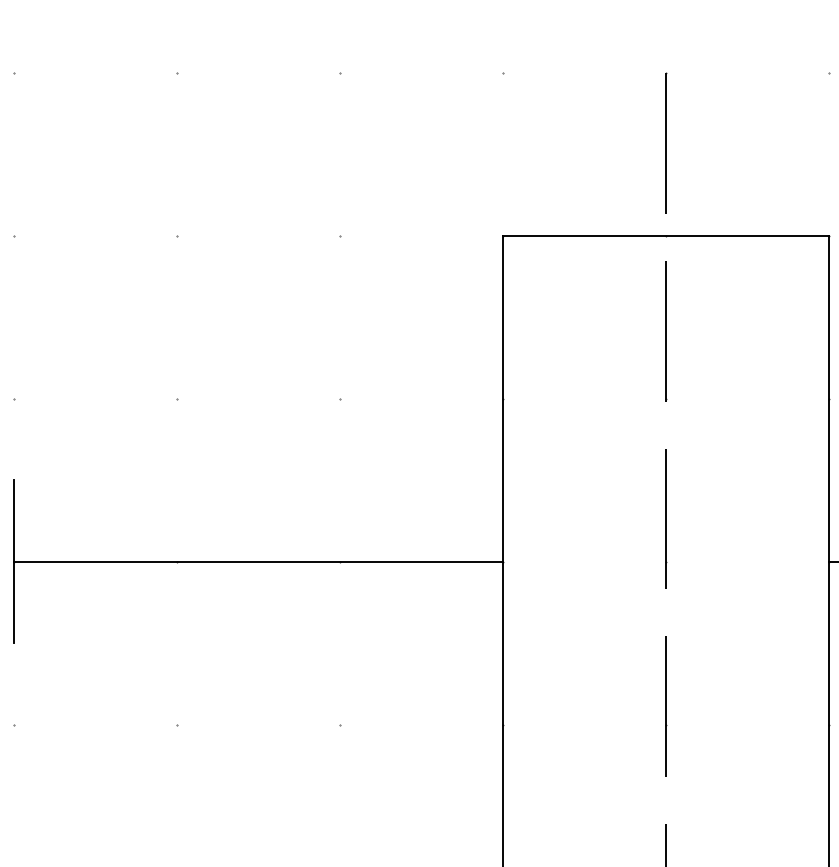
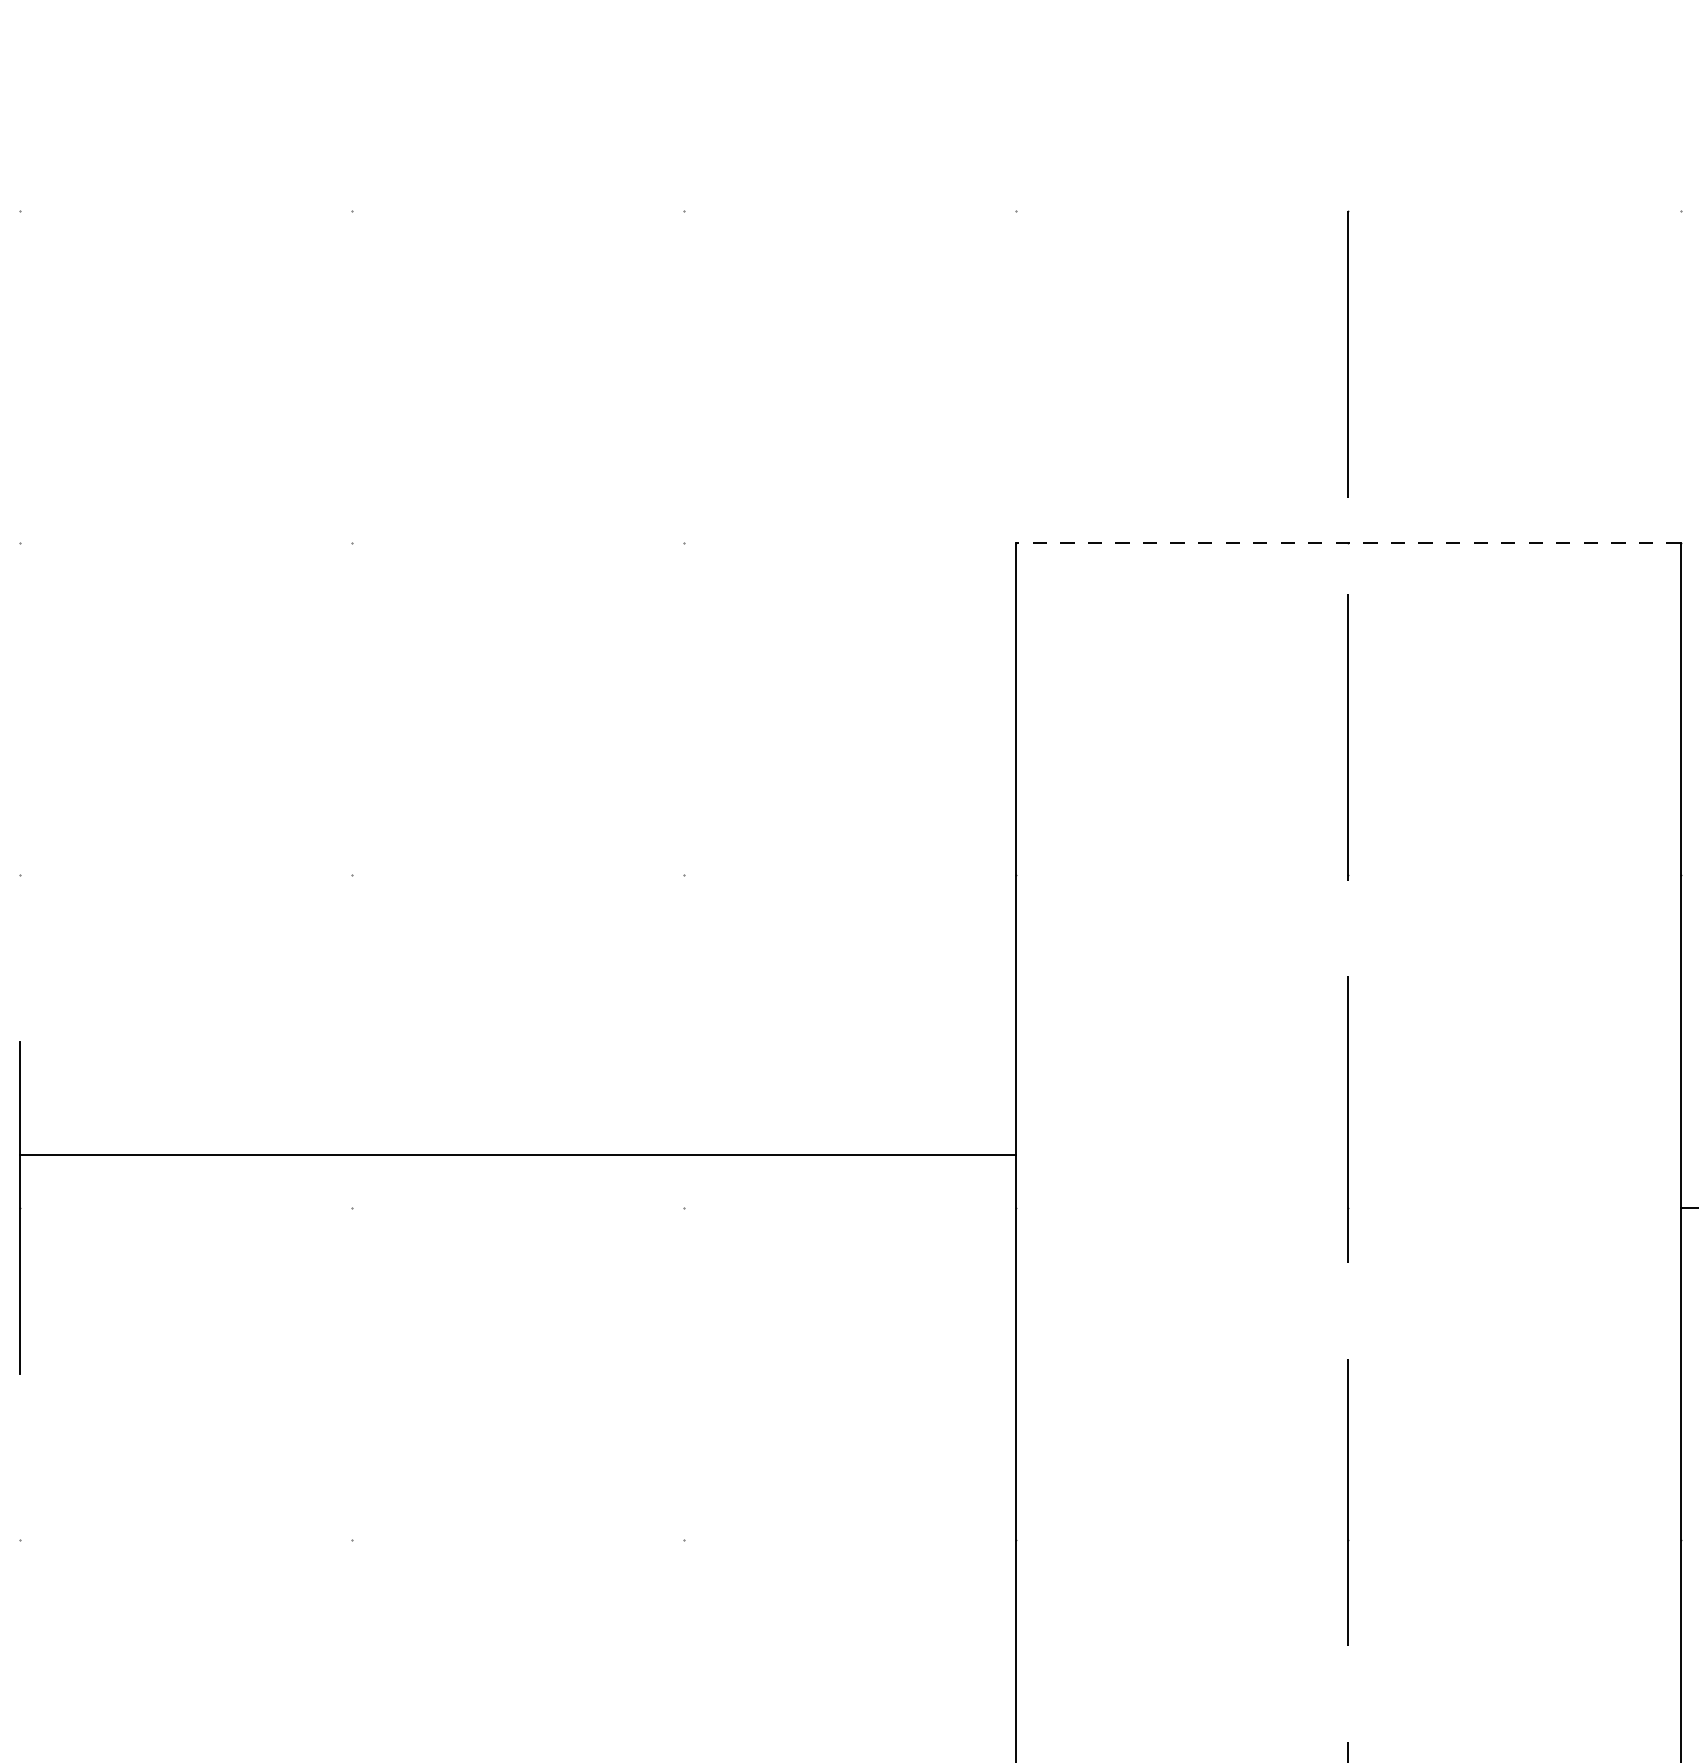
line: (666, 236) -> (1349, 544), solid -> dashed
line: (258, 562) -> (518, 1155), moved

